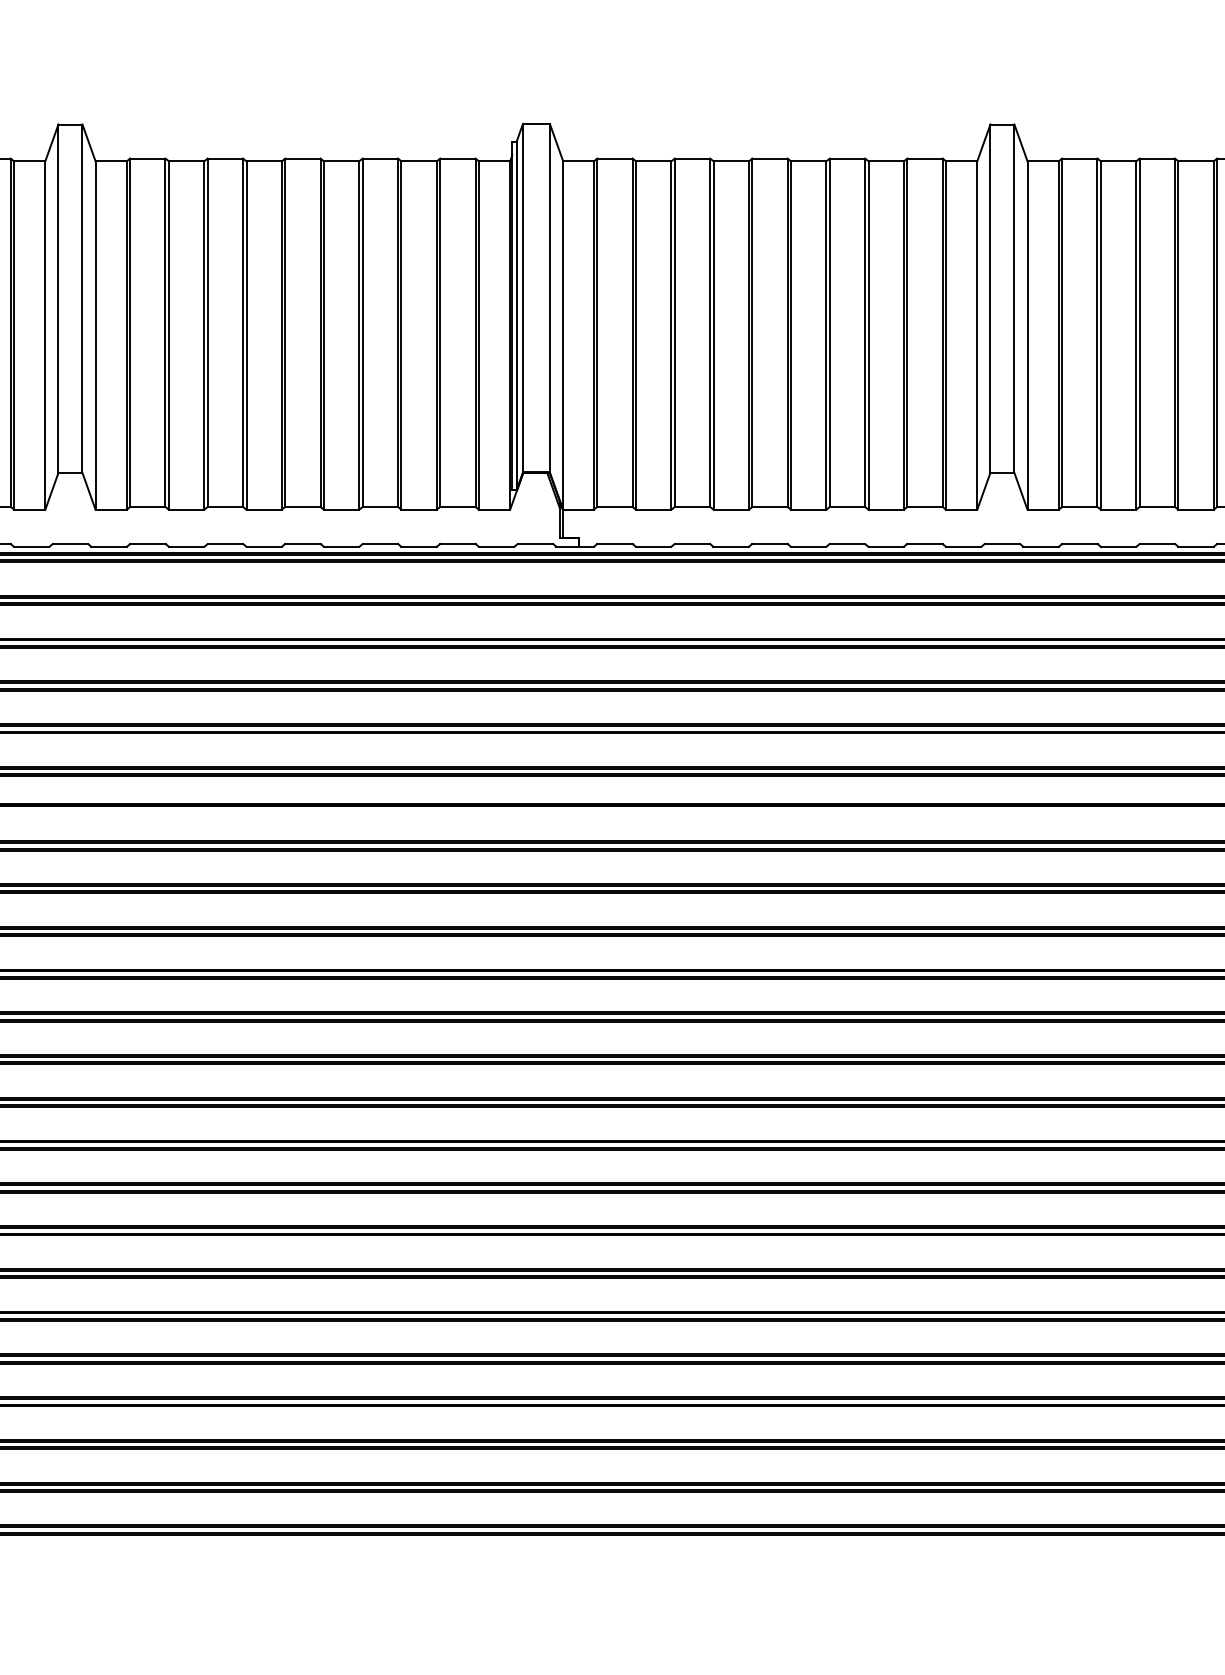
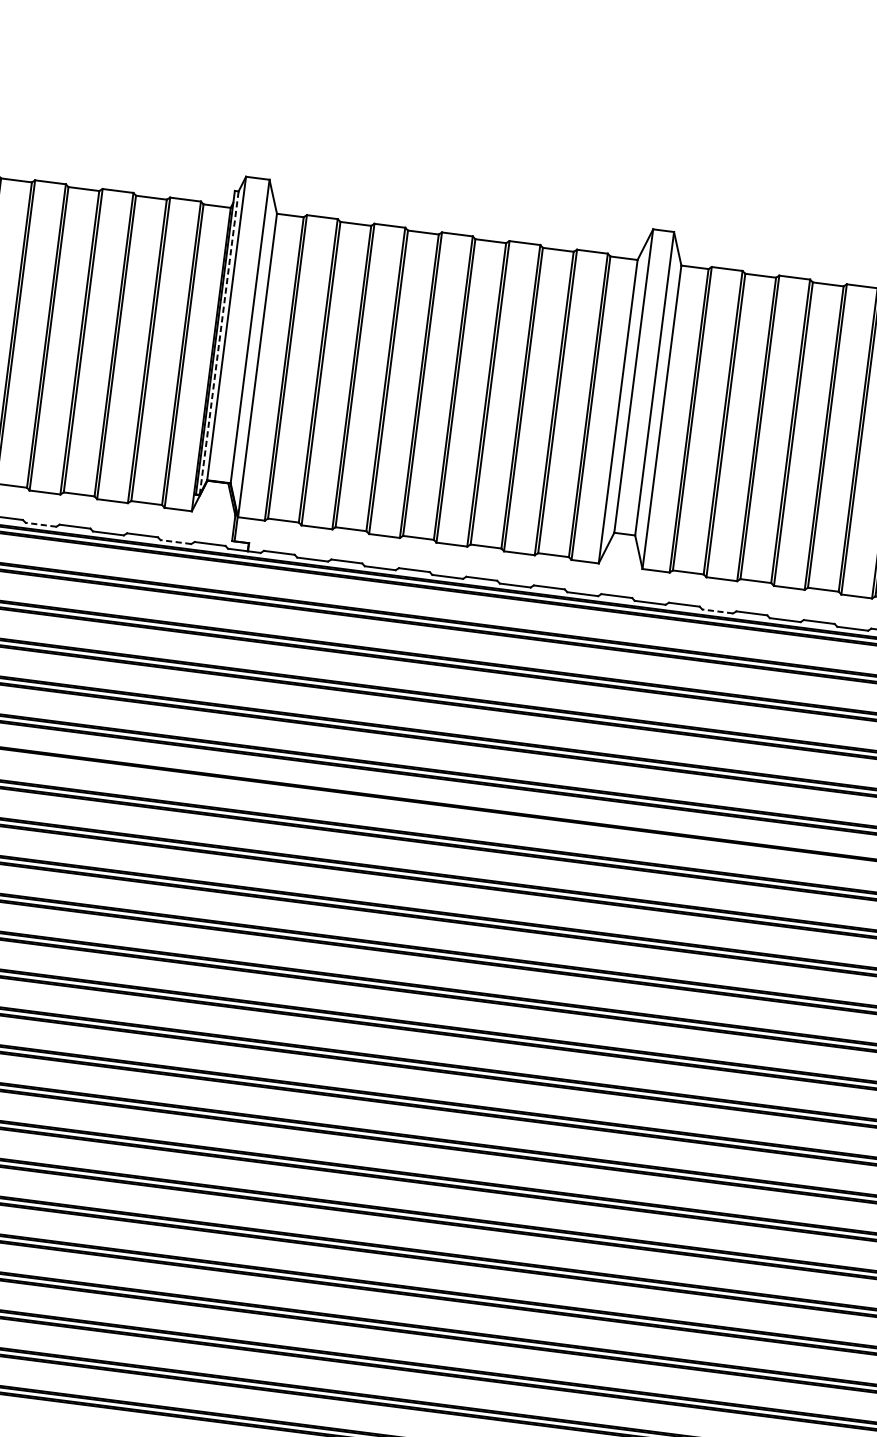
line: (516, 315) -> (219, 342), solid -> dashed
line: (341, 546) -> (40, 524), solid -> dashed
line: (496, 546) -> (175, 541), solid -> dashed
line: (1118, 546) -> (717, 611), solid -> dashed

